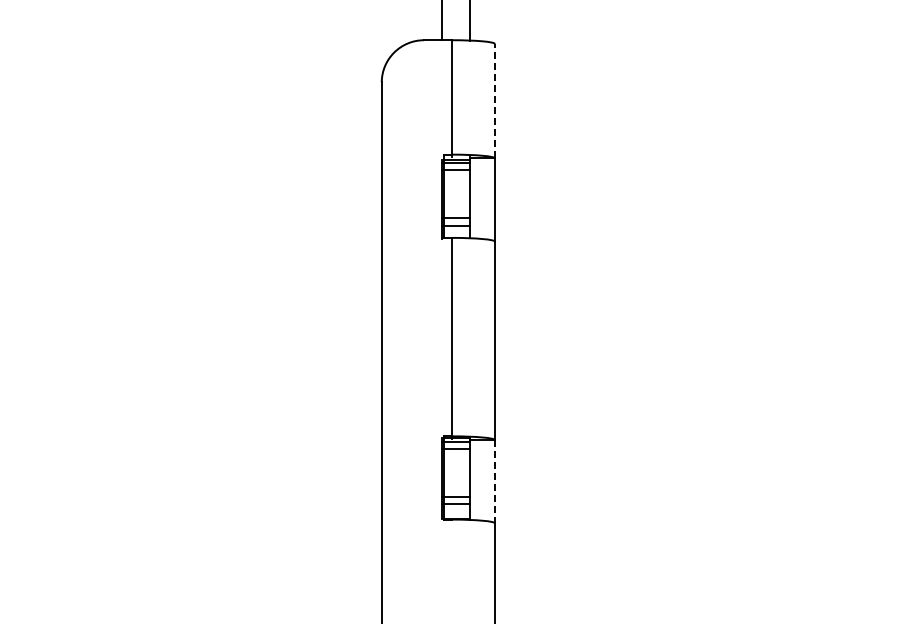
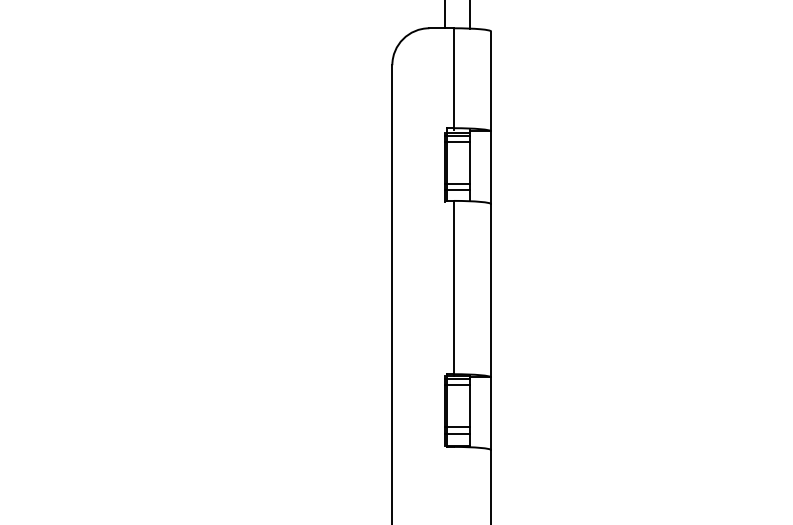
line: (494, 100) -> (490, 80), dashed -> solid
line: (494, 481) -> (490, 413), dashed -> solid

